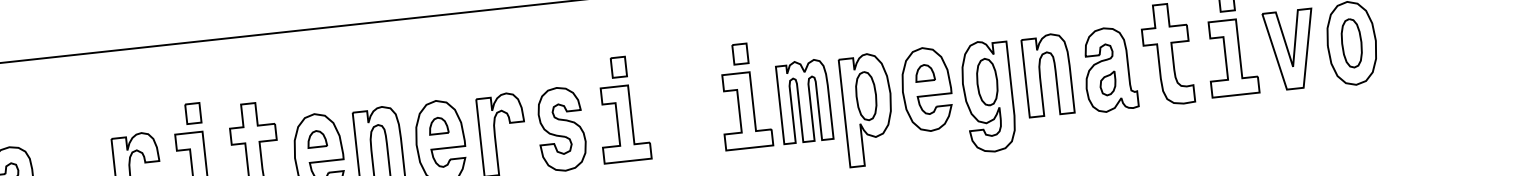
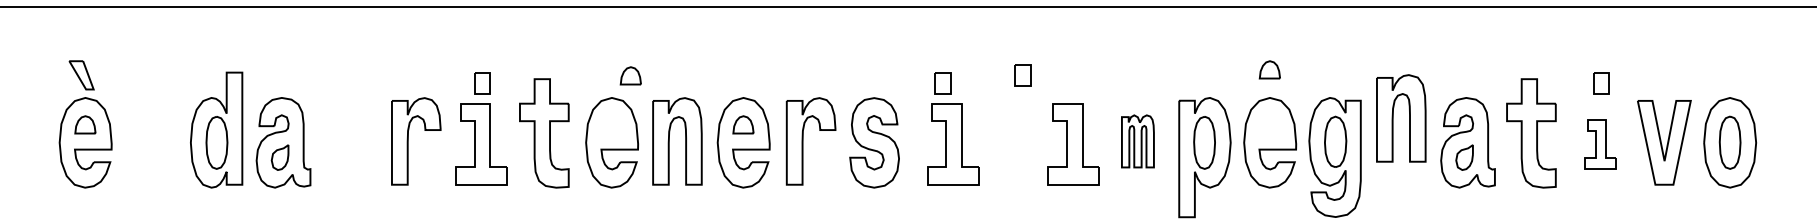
part: (740, 54) -> (1022, 75), moved
part: (1232, 57) -> (1600, 144), size x0.6
part: (924, 72) -> (1269, 69), moved
part: (1040, 75) -> (1393, 118), moved
part: (804, 101) -> (1137, 141), size x0.6
part: (624, 123) -> (953, 144), moved
part: (316, 138) -> (630, 75), moved

